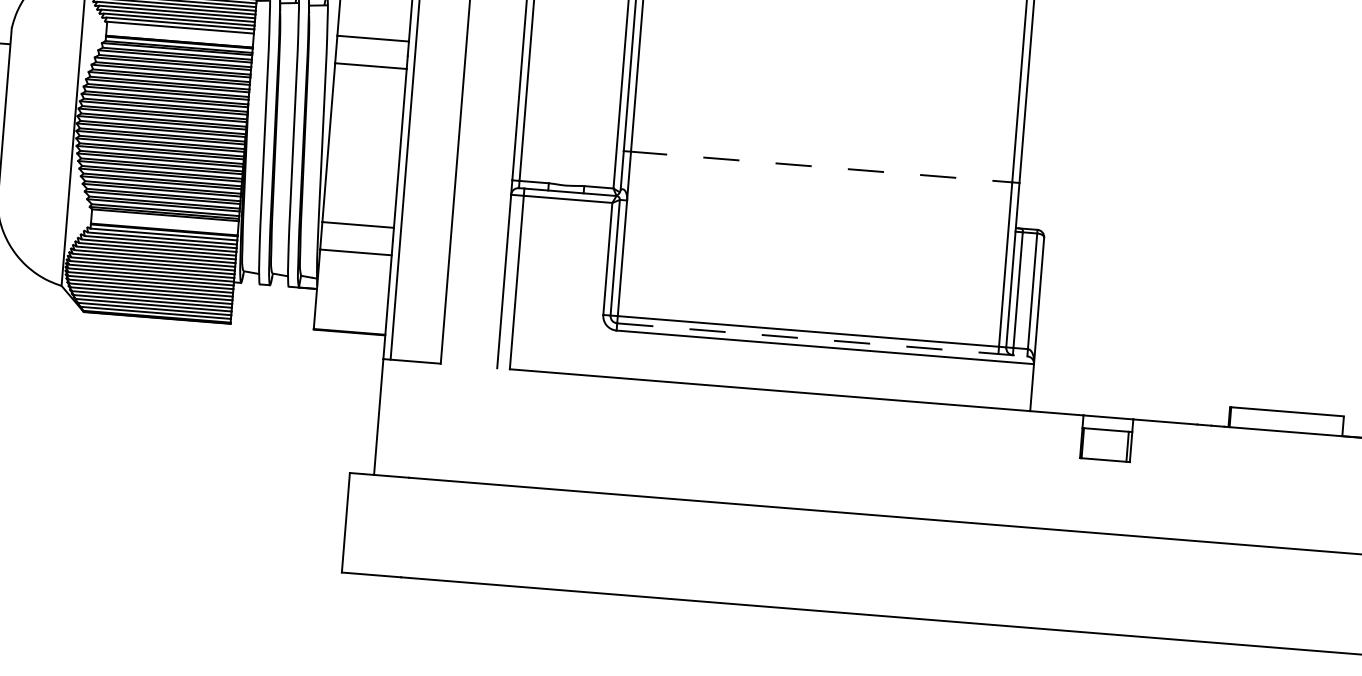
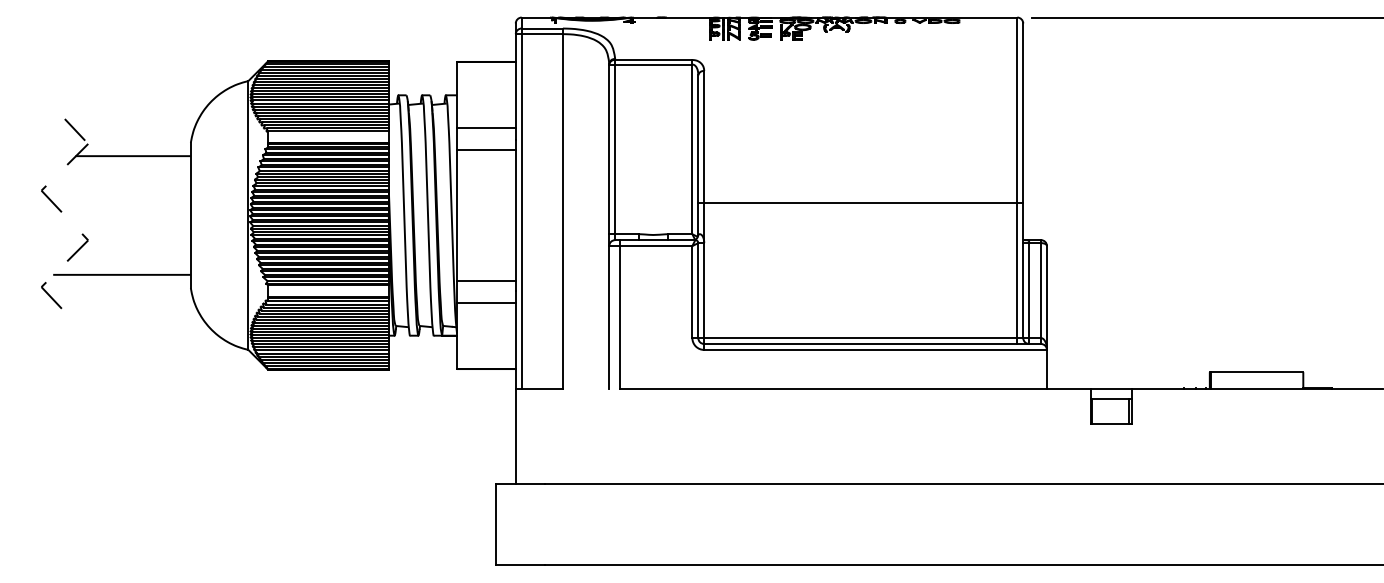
line: (821, 167) -> (860, 203), dashed -> solid
line: (823, 340) -> (873, 344), dashed -> solid

